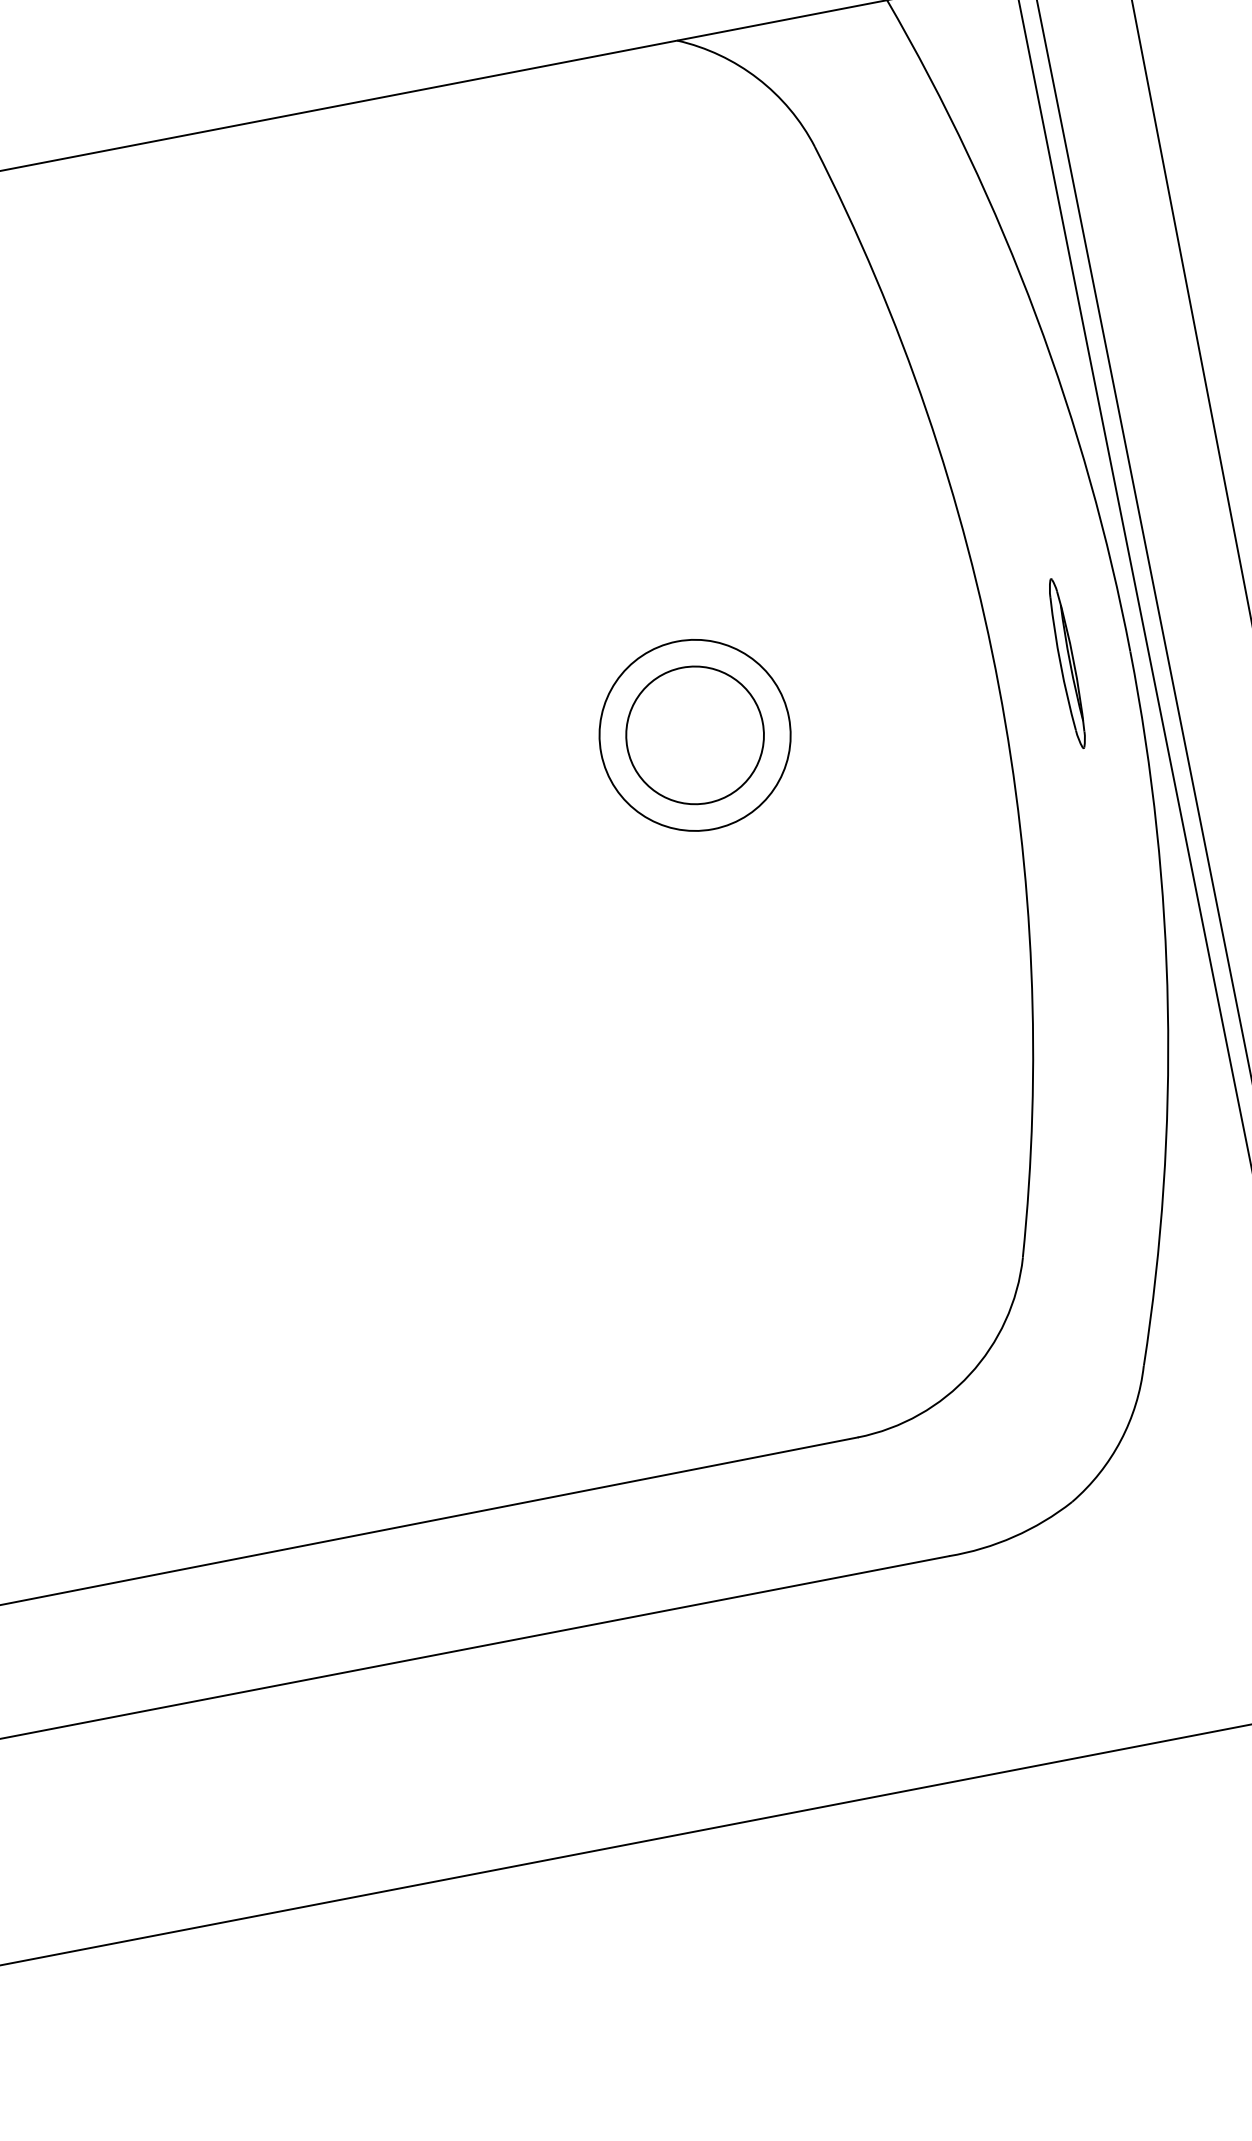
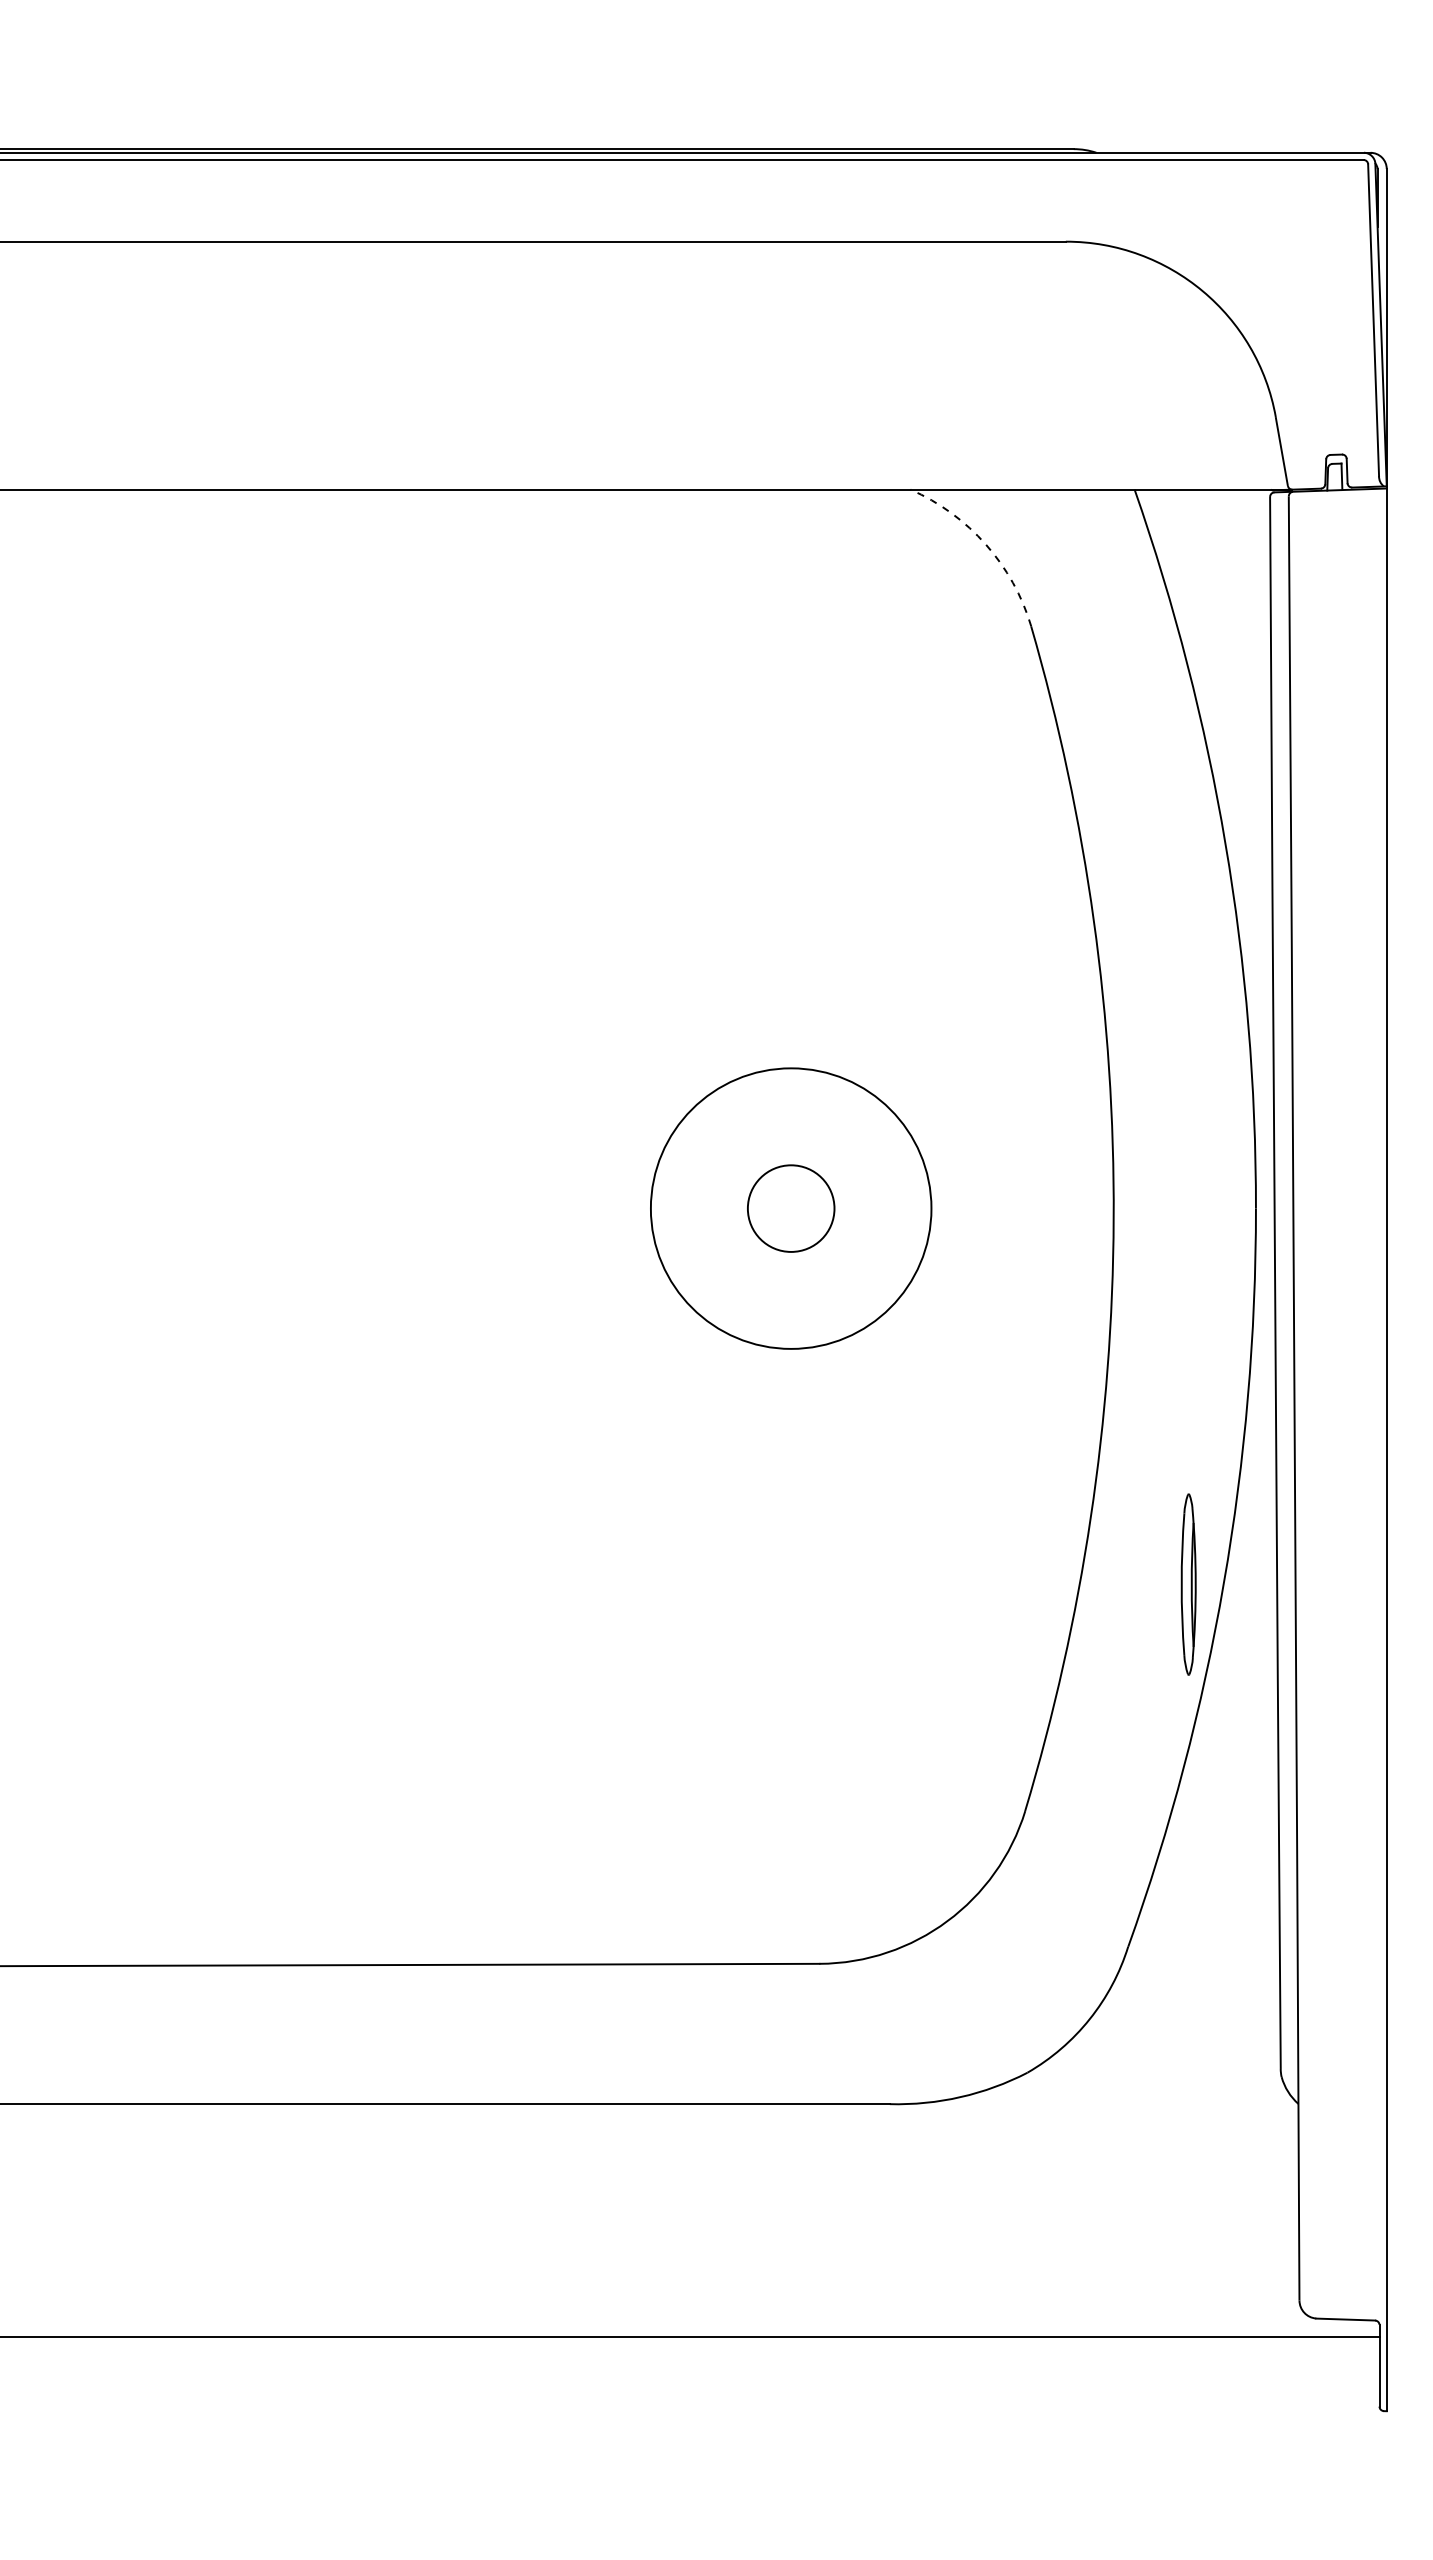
arc: (757, 78) -> (985, 544), solid -> dashed
part: (1067, 663) -> (1188, 1584), moved
circle: (694, 735) -> (790, 1208), size x0.6
circle: (694, 735) -> (790, 1208), size x1.4

